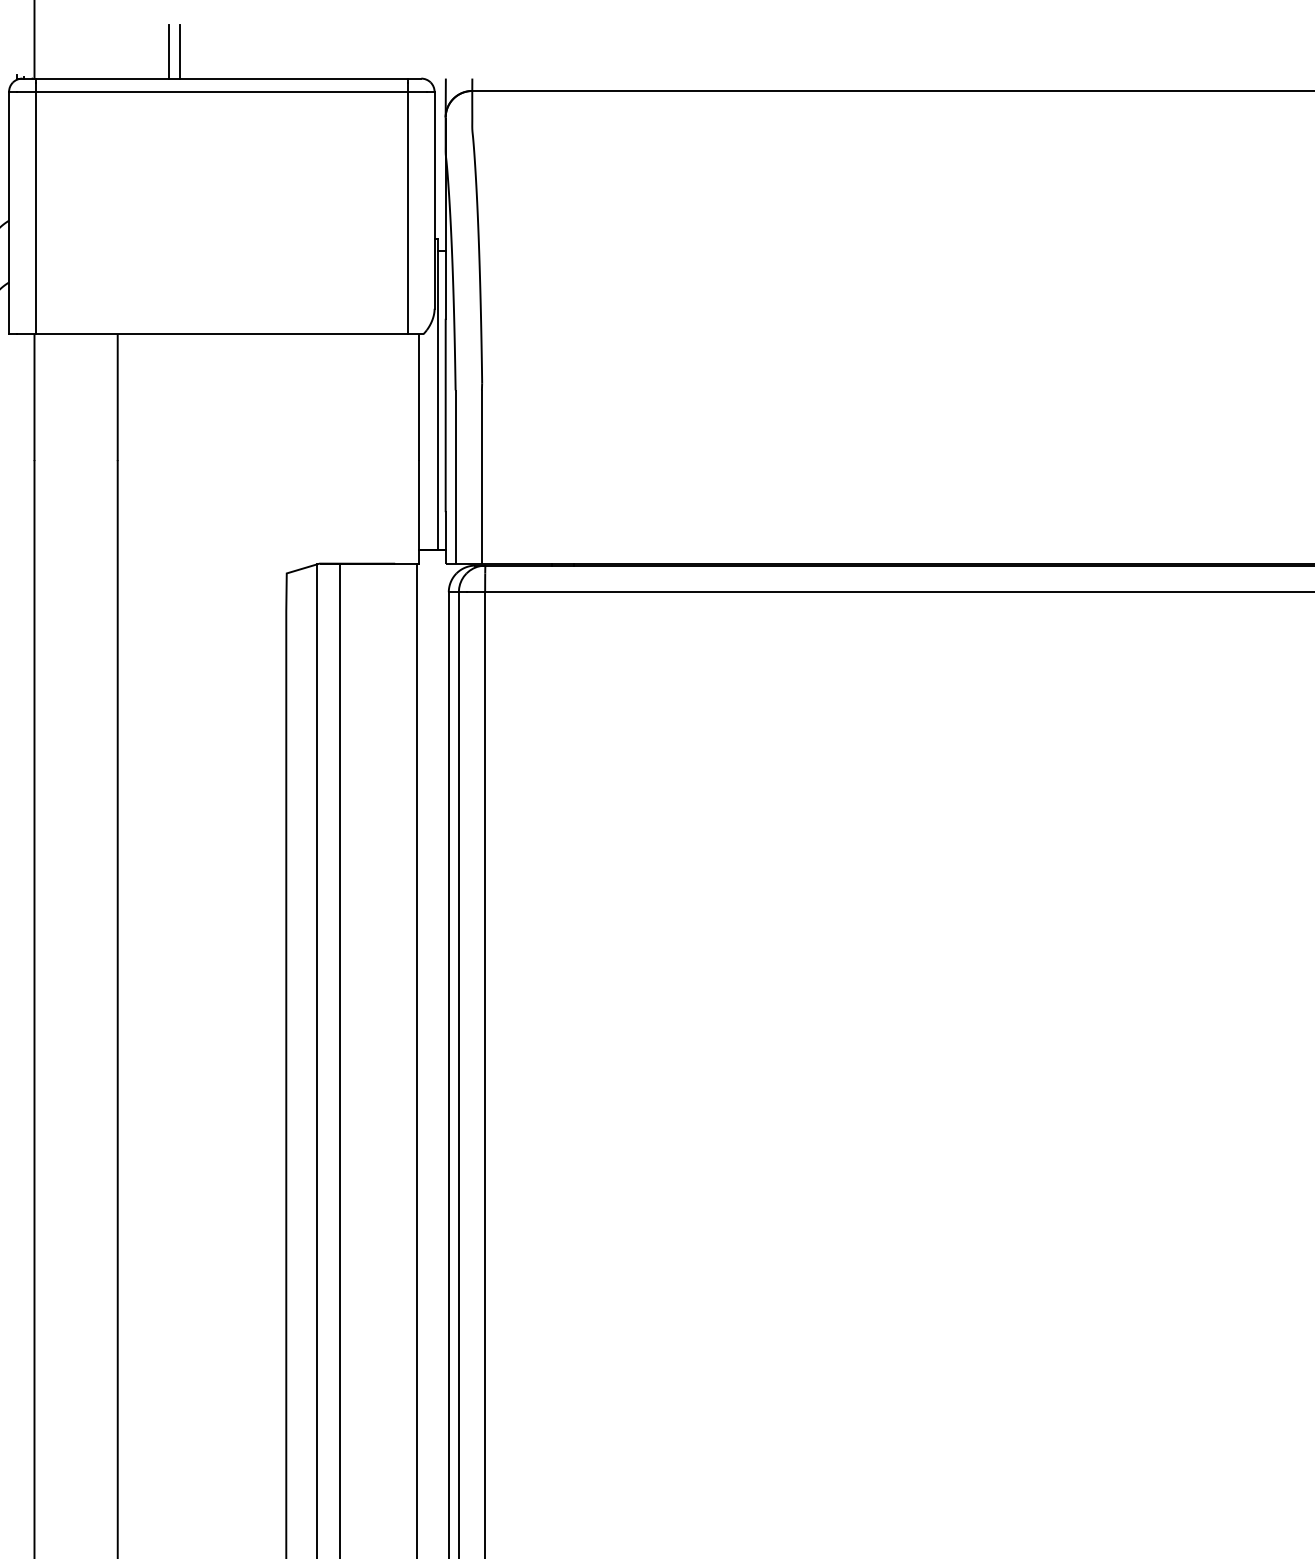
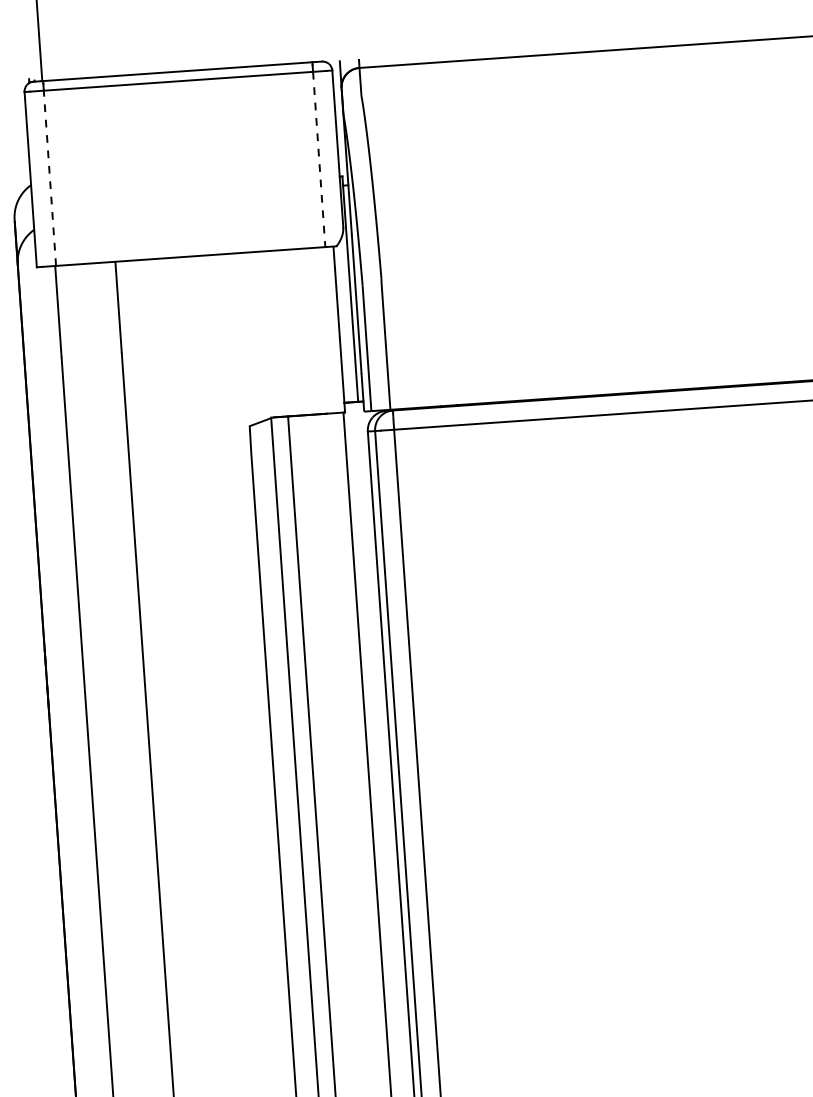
line: (169, 51) -> (138, 54), removed
line: (179, 51) -> (145, 54), removed
line: (35, 212) -> (49, 177), solid -> dashed
line: (408, 213) -> (319, 159), solid -> dashed

